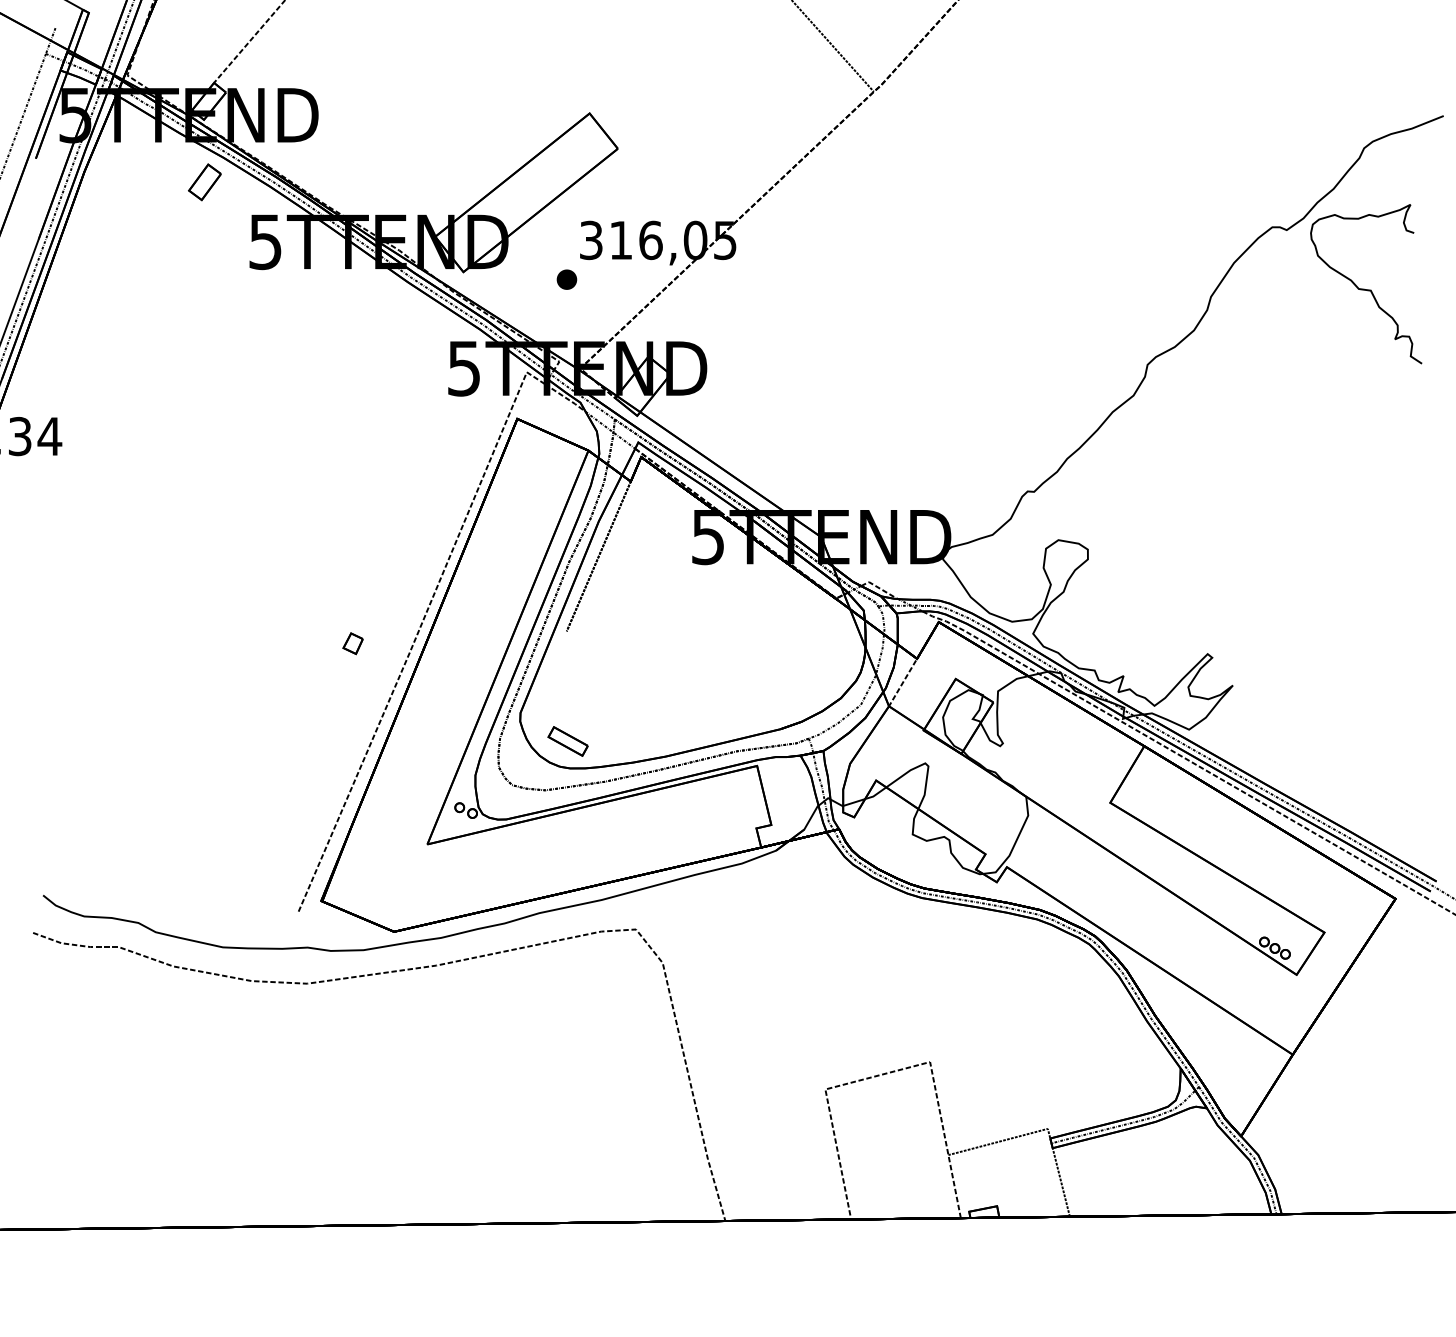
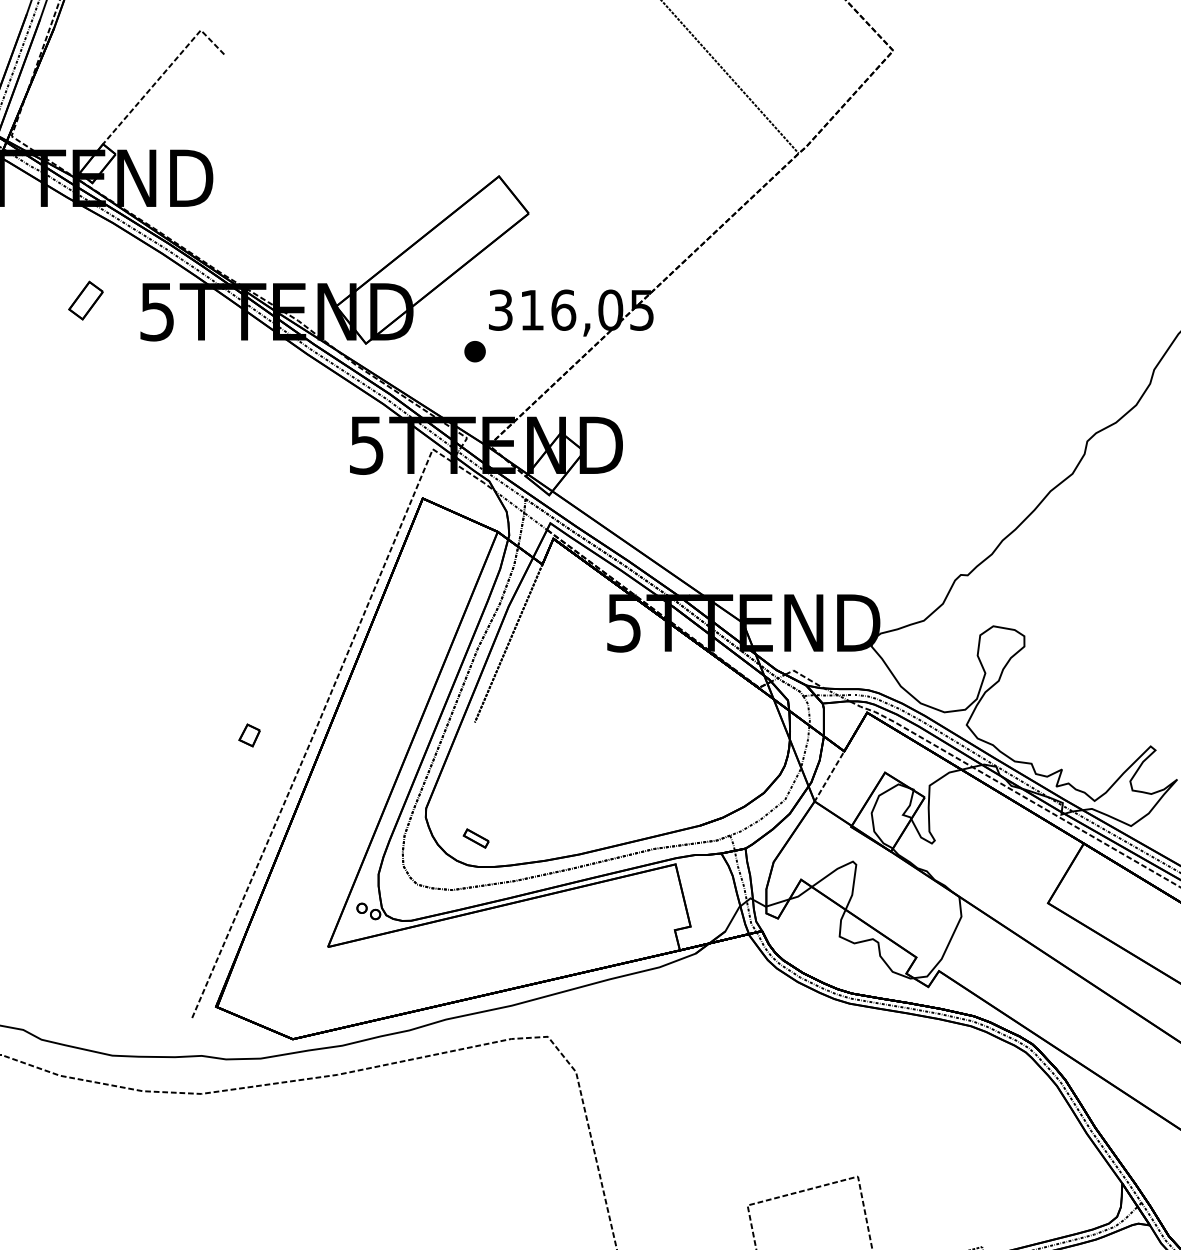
part: (204, 182) -> (85, 300), moved
part: (567, 741) -> (475, 838), size x0.6

